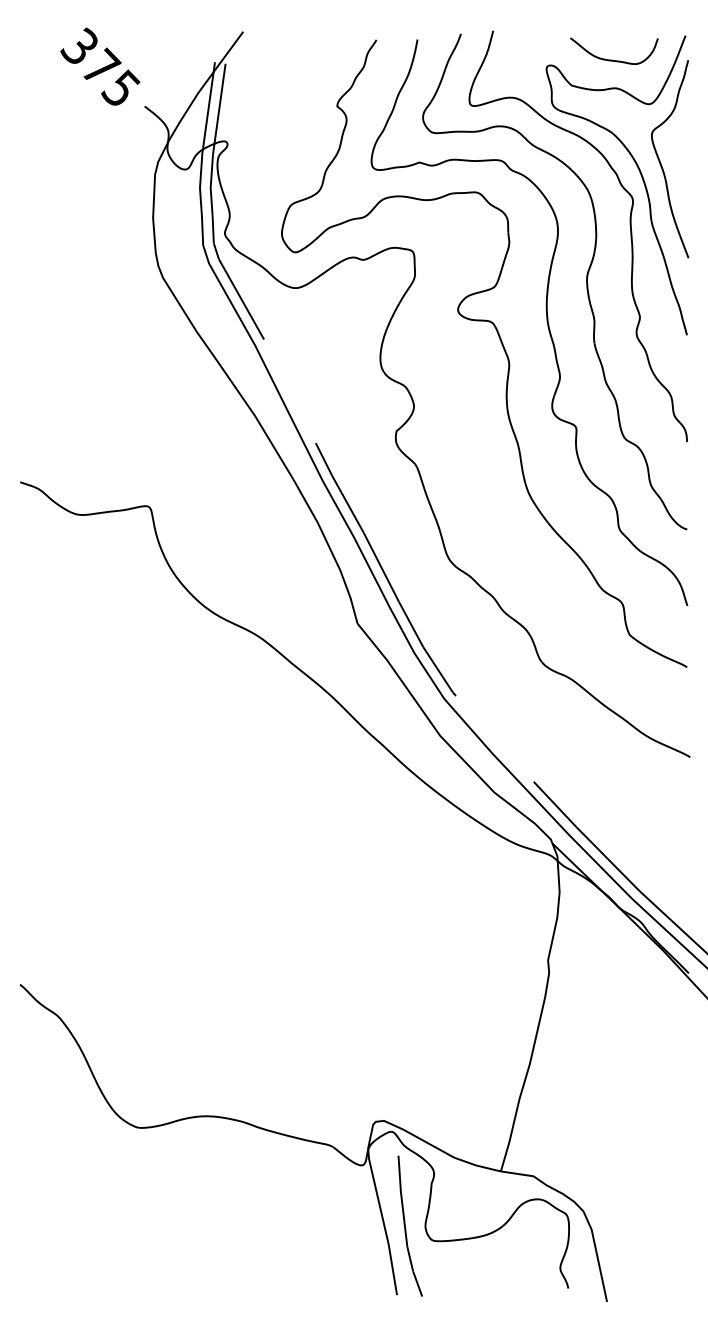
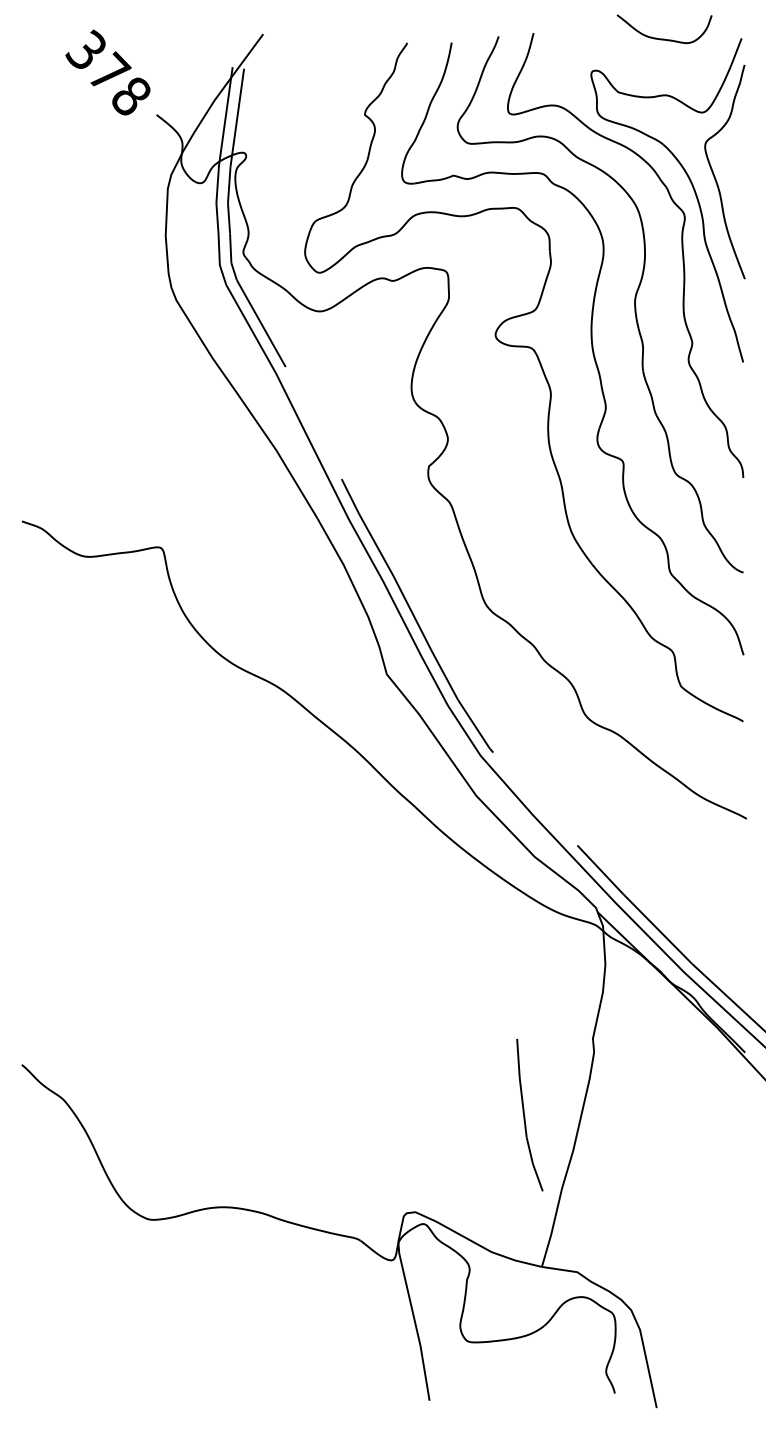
curve: (614, 59) -> (664, 38), moved
text: (120, 88) -> (130, 95), 375 -> 378
line: (406, 1227) -> (525, 1116), moved

